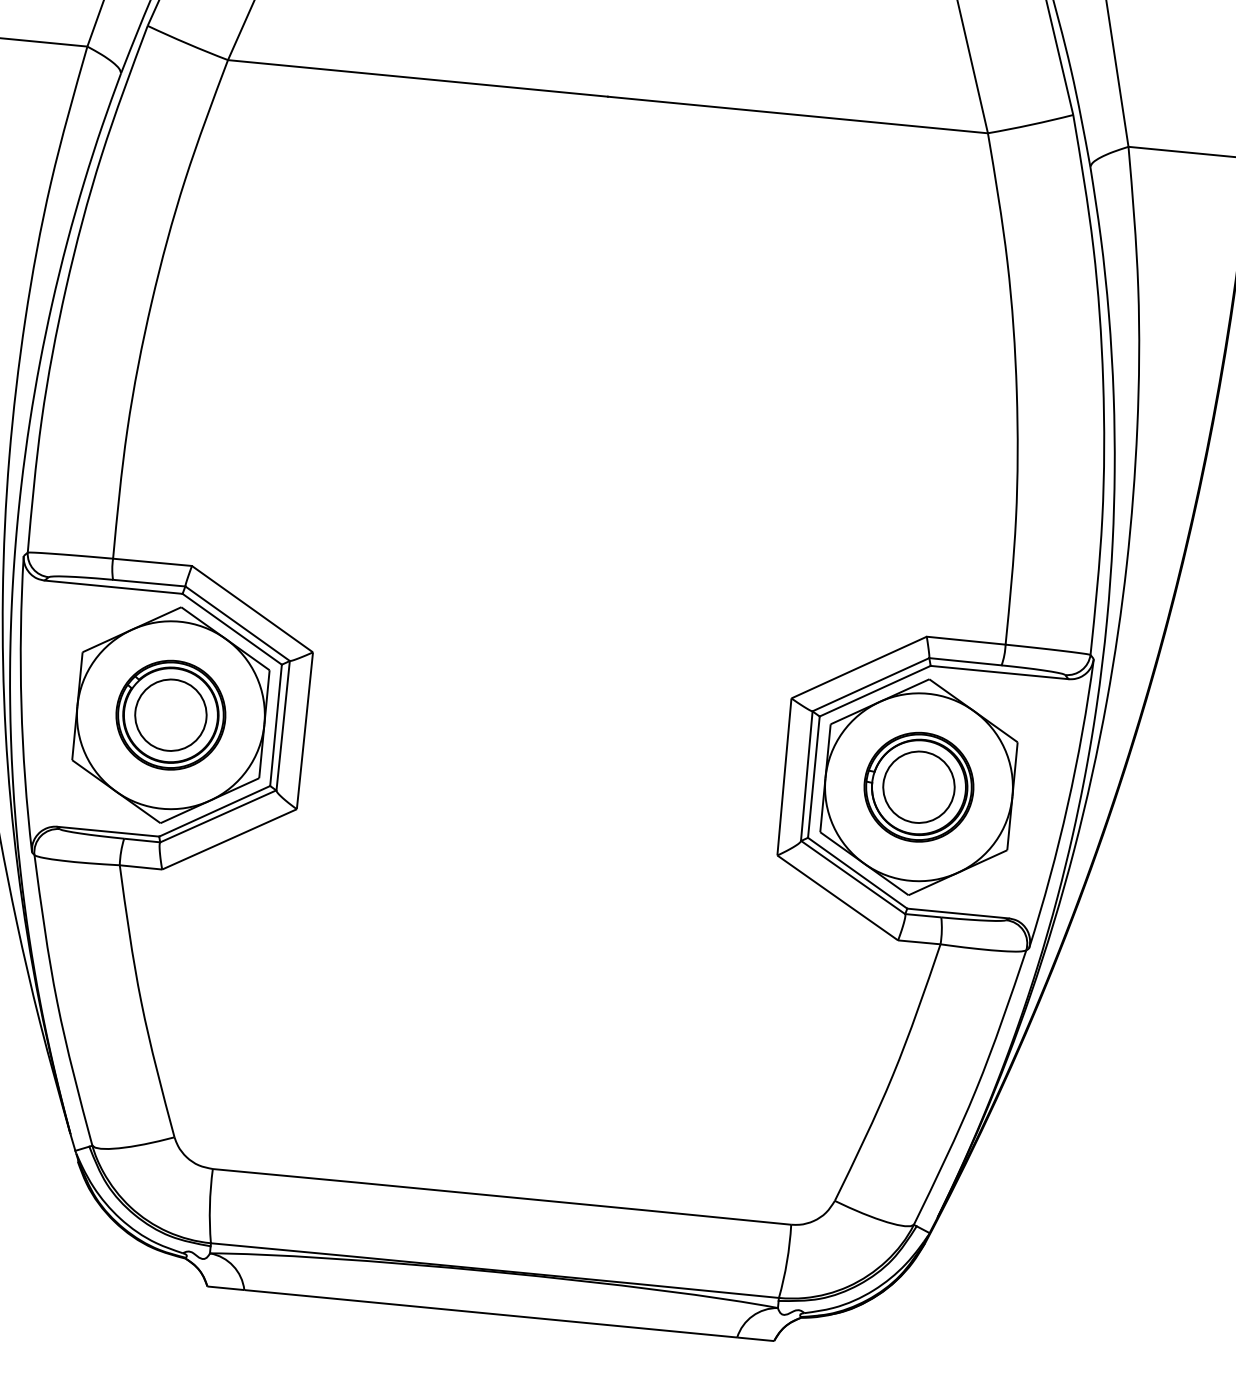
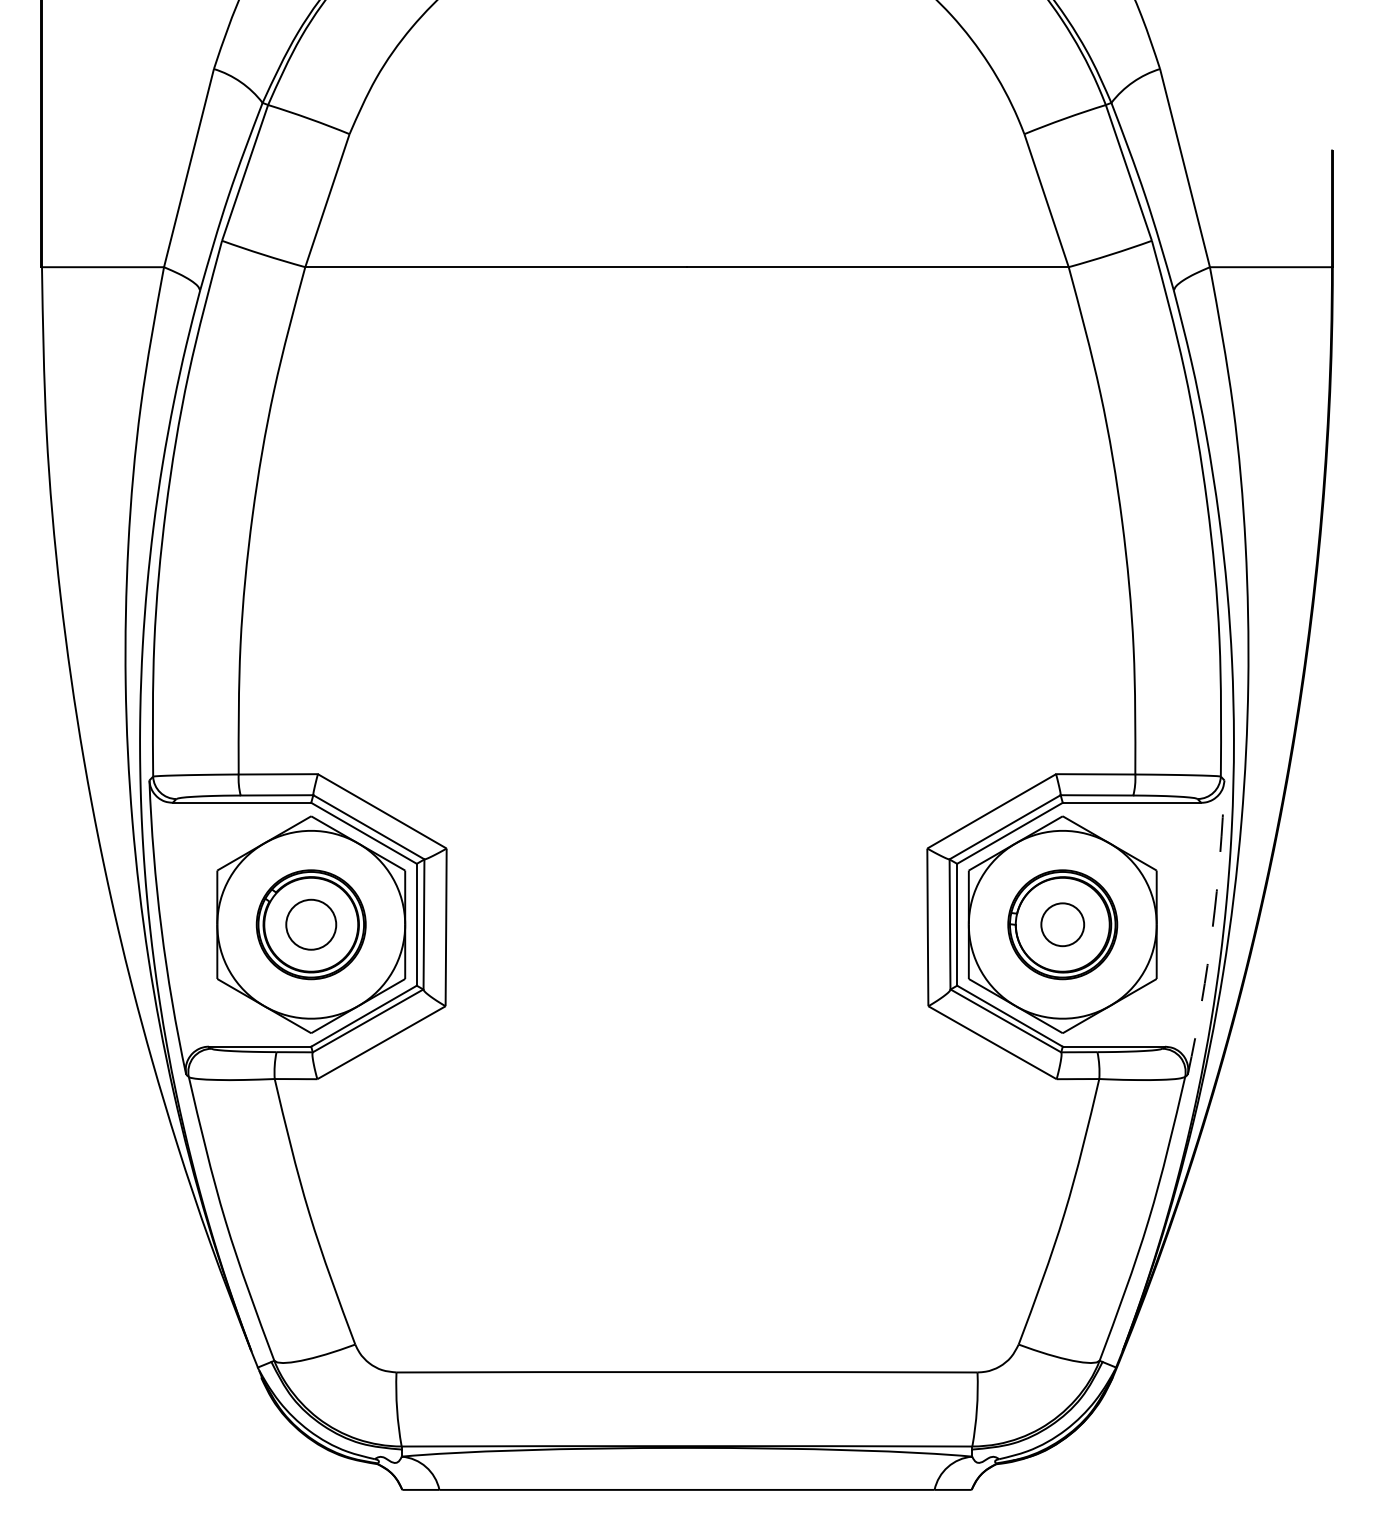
circle: (170, 714) -> (310, 924), size x0.7
circle: (918, 786) -> (1062, 924), size x0.6
arc: (1067, 805) -> (1212, 928), solid -> dashed

